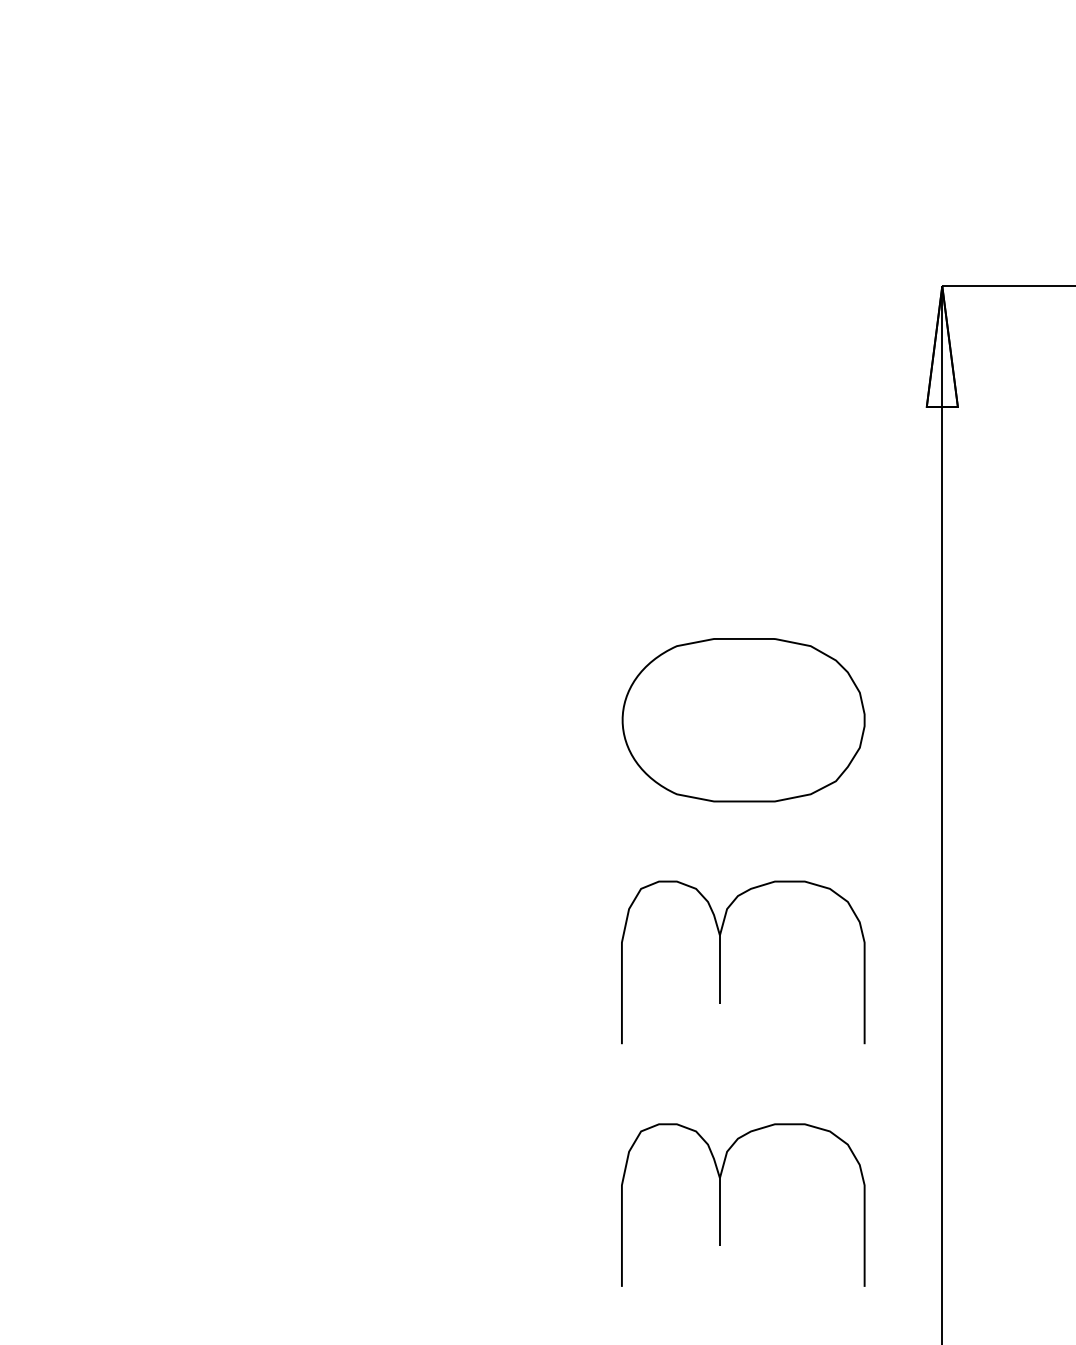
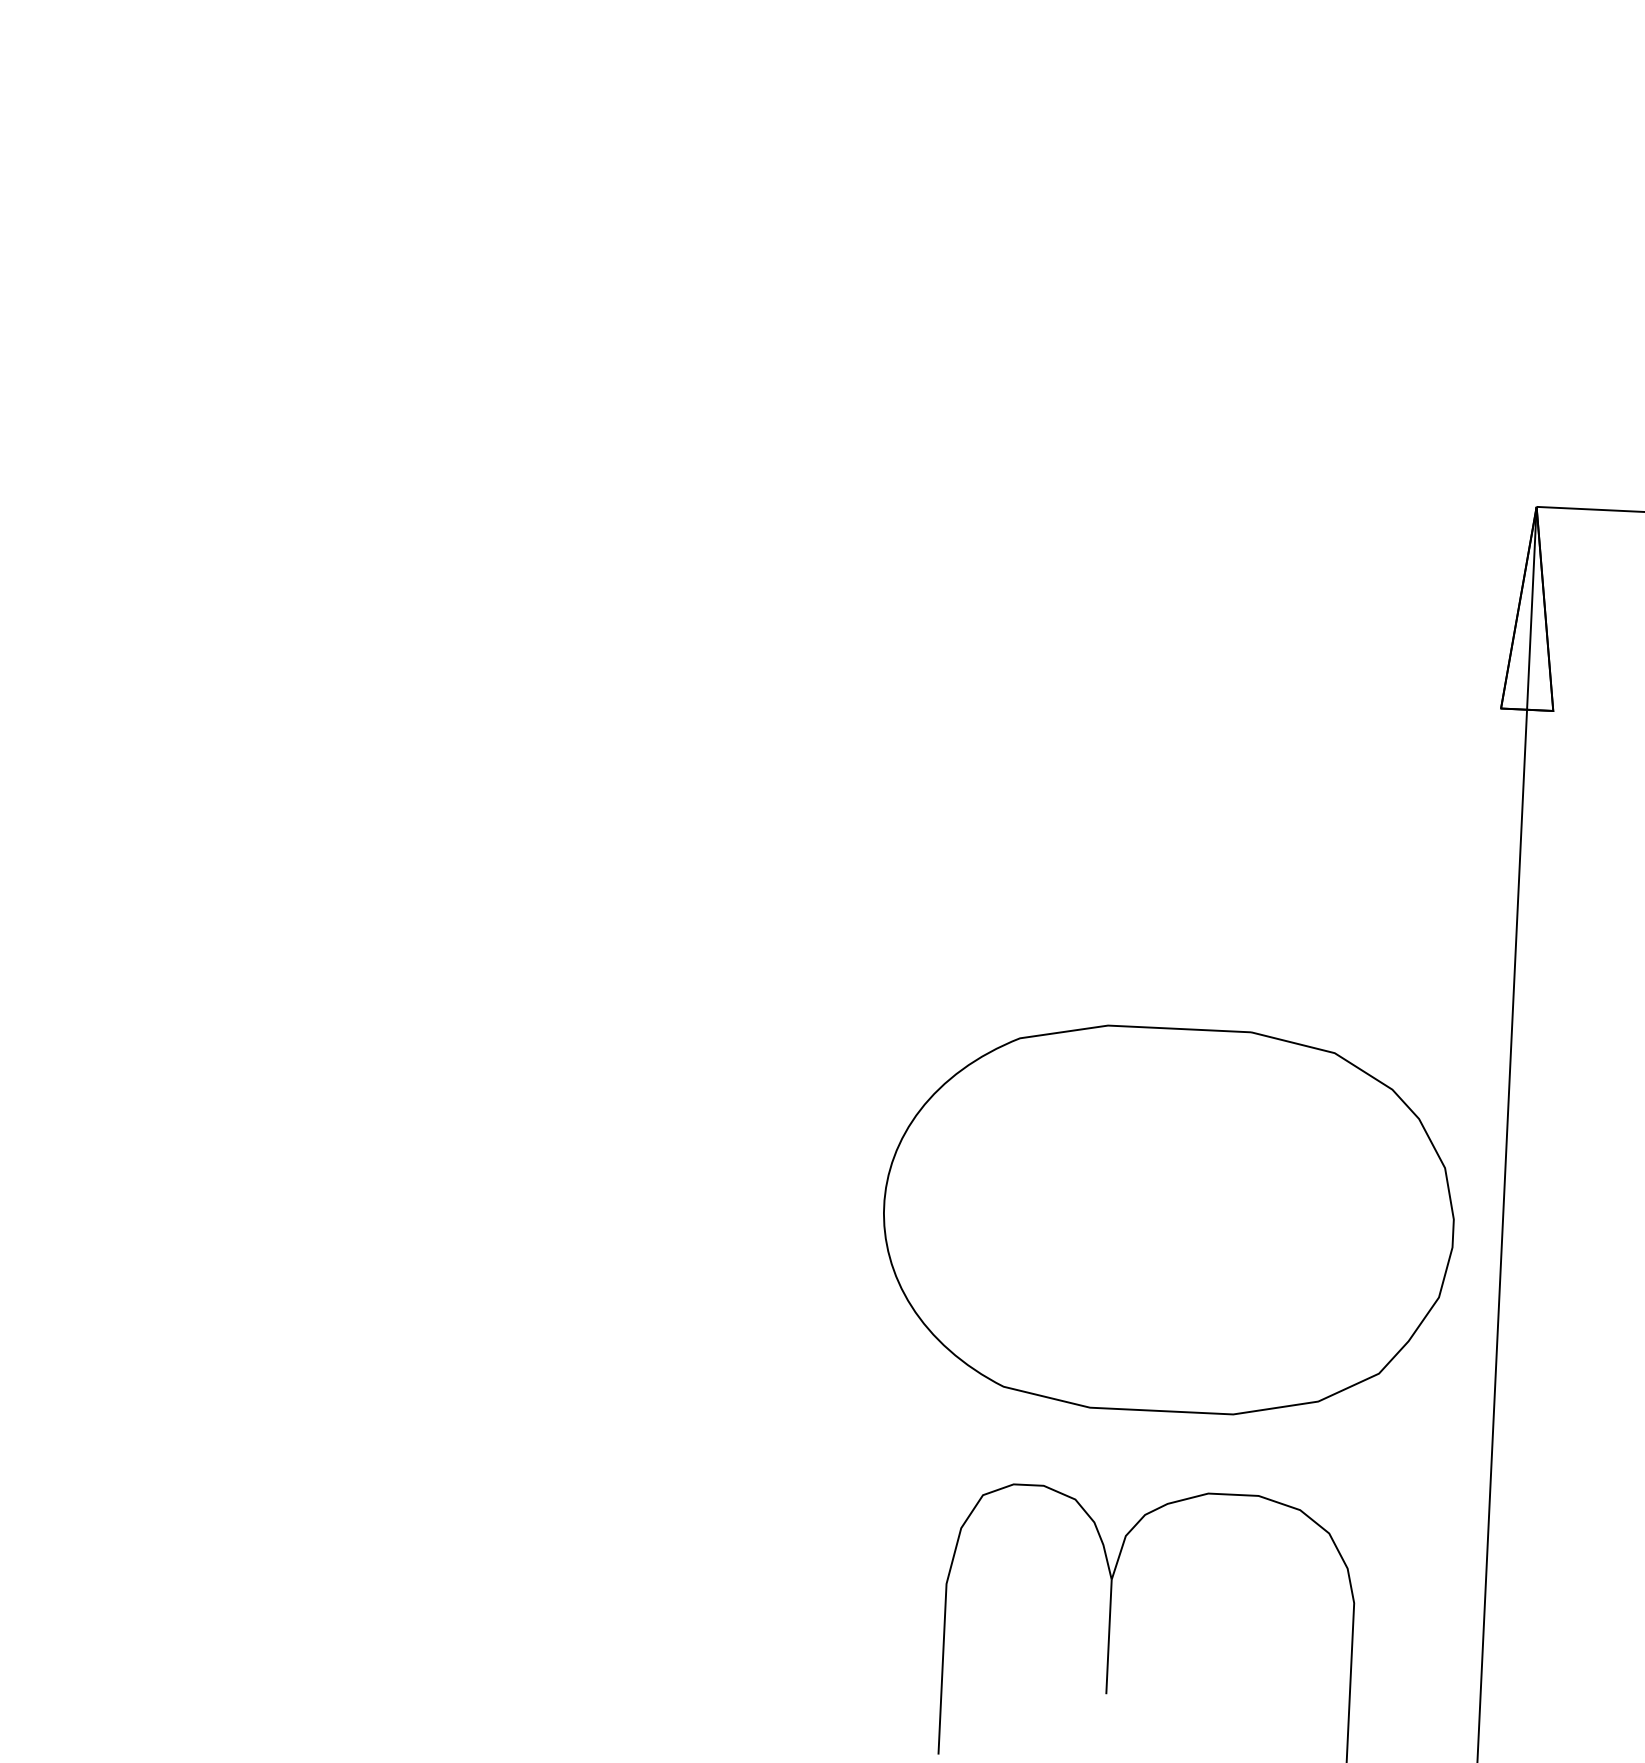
part: (743, 720) -> (1168, 1220), size x1.4

